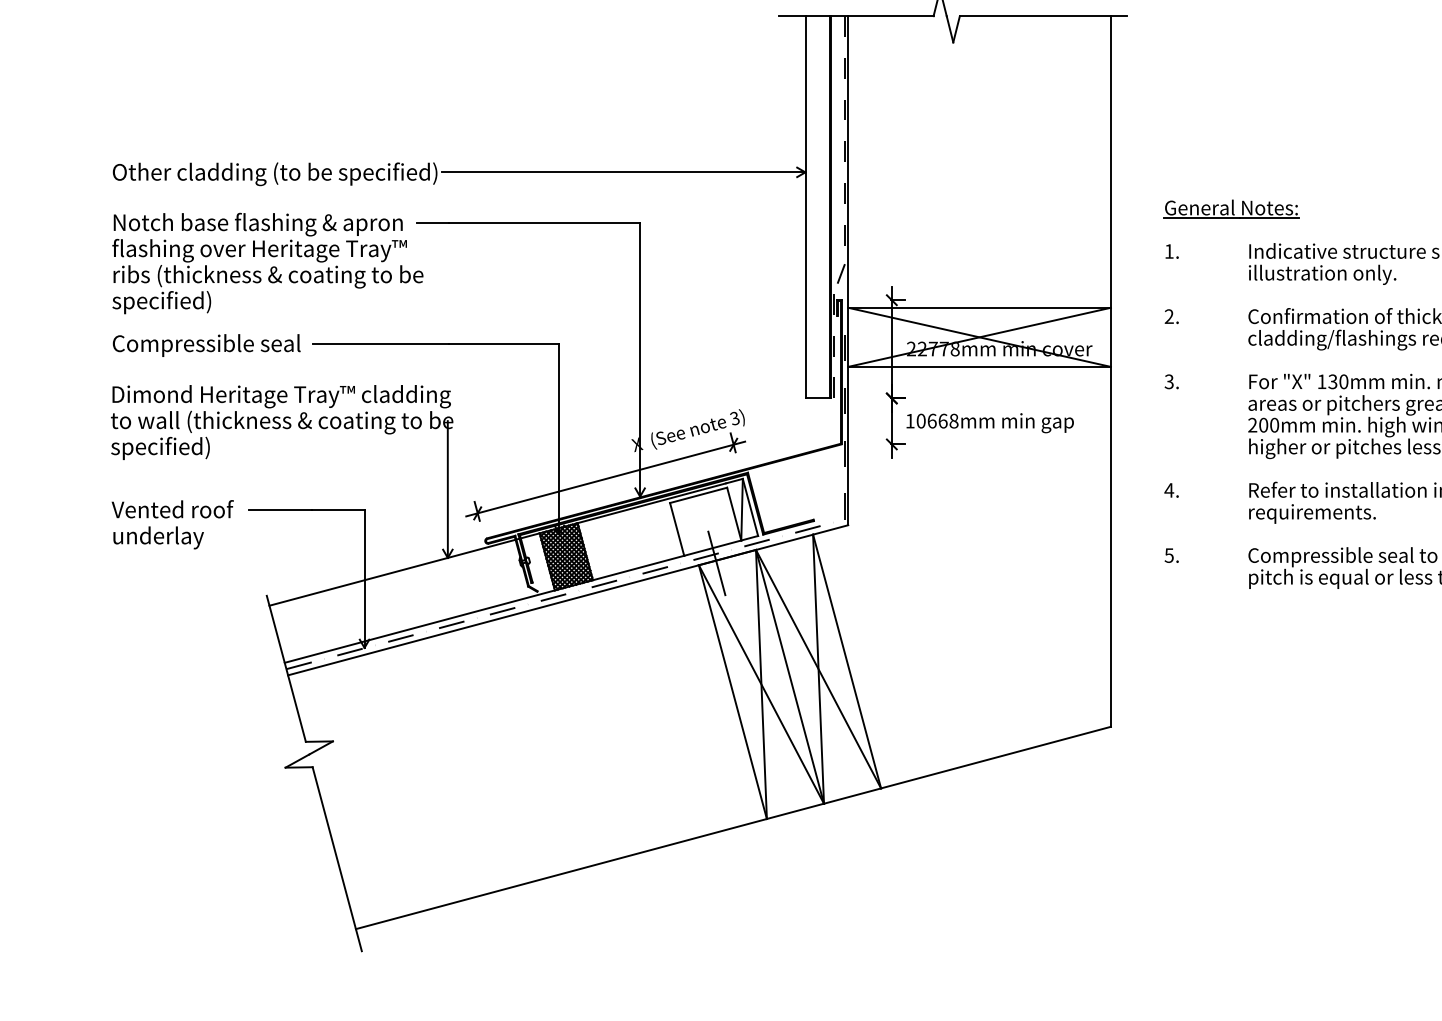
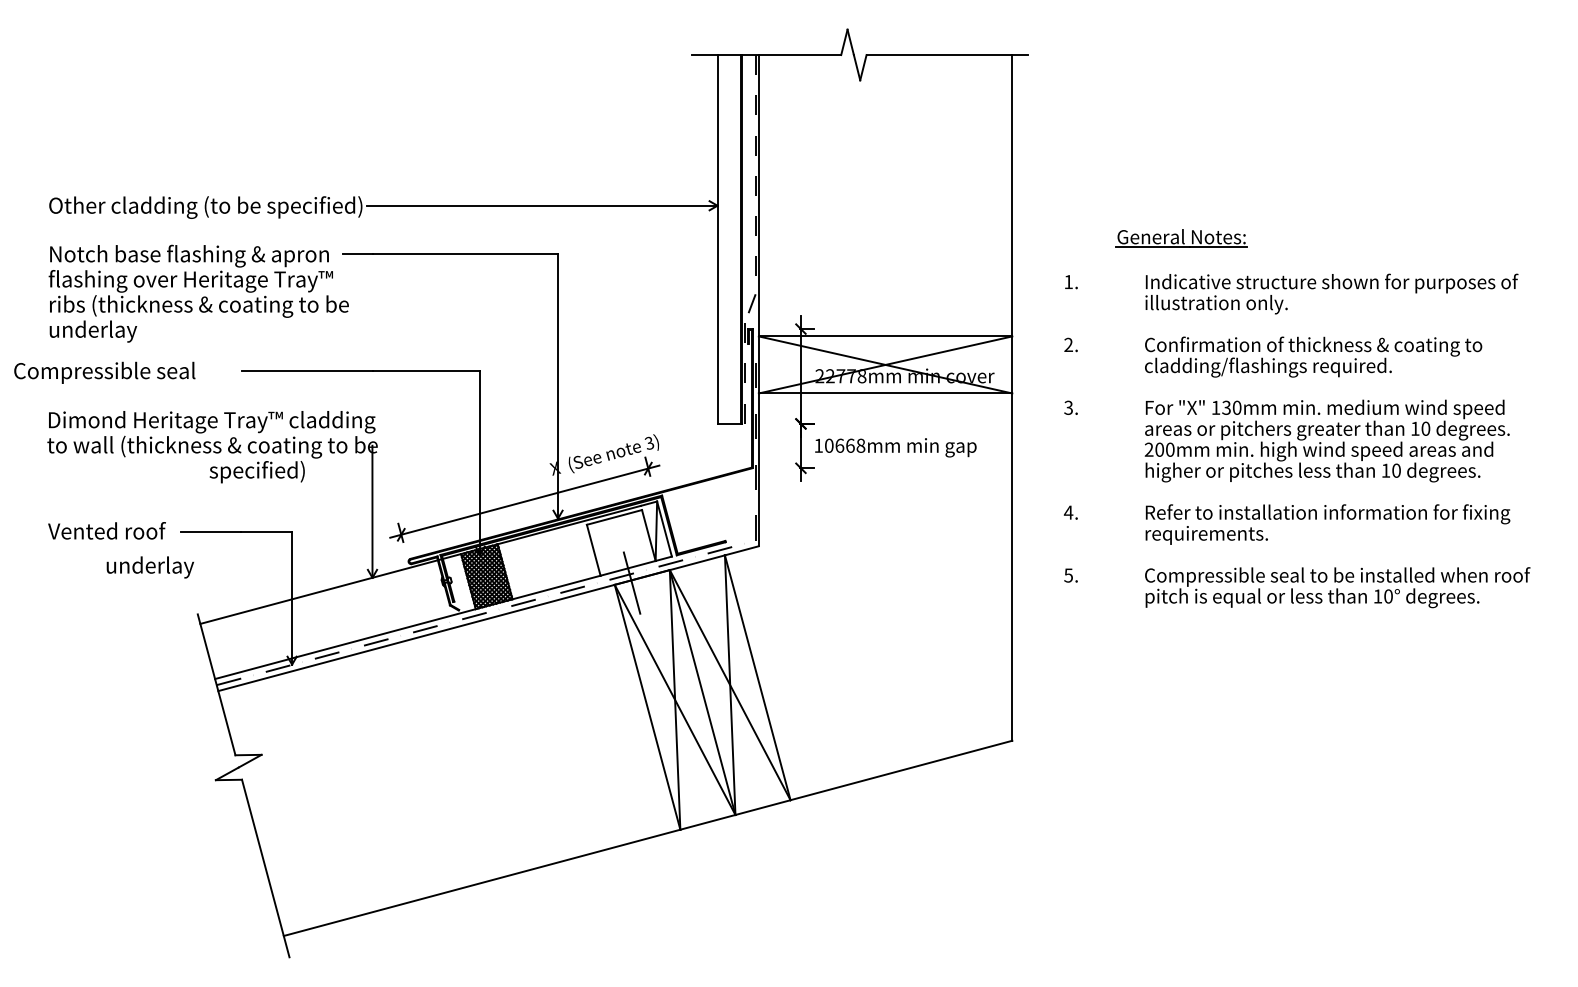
part: (1231, 209) -> (1181, 238), moved
text: (160, 302) -> (95, 331), specified) -> underlay
text: (206, 345) -> (104, 372), moved
text: (159, 448) -> (256, 472), moved
text: (157, 537) -> (149, 567), moved

